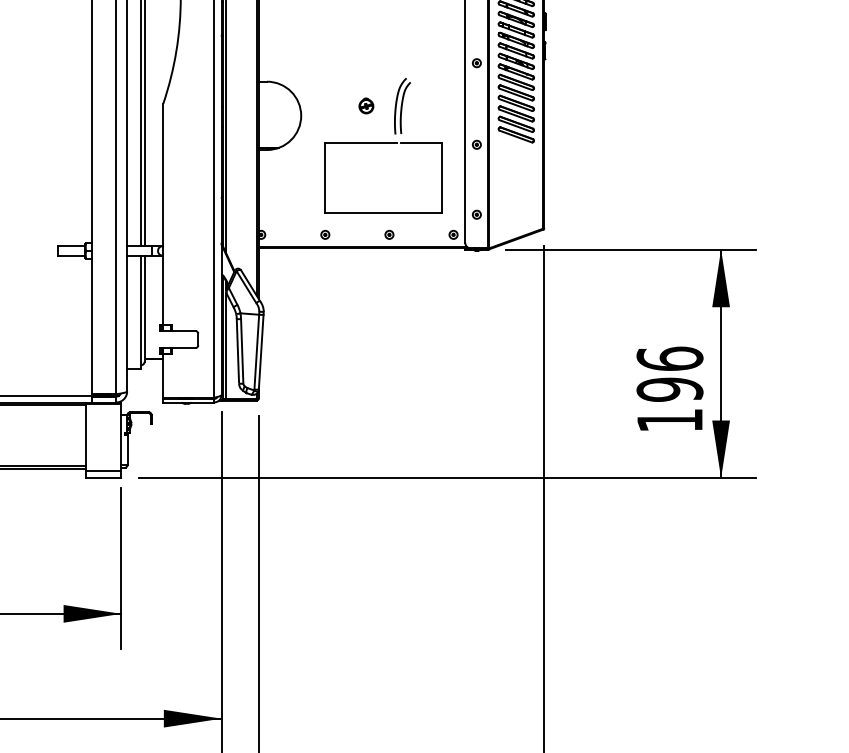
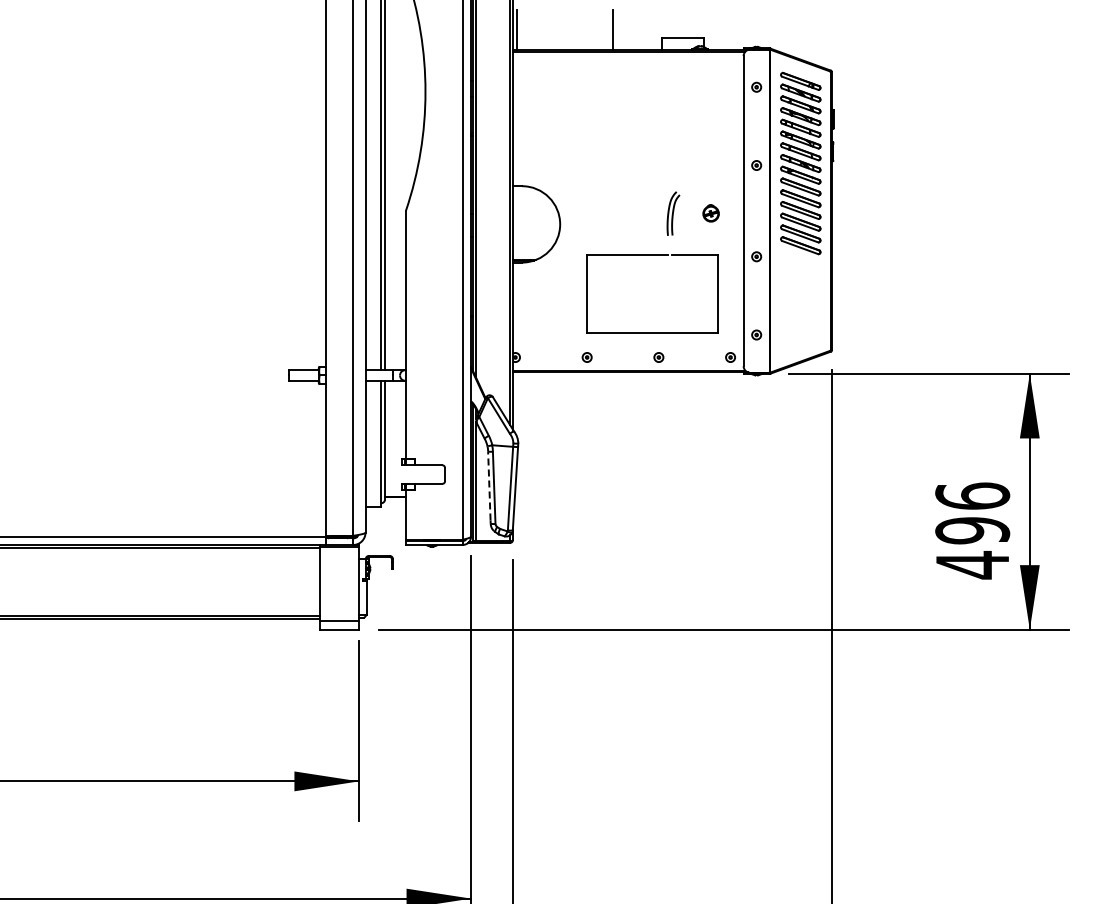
part: (365, 106) -> (710, 213), moved
part: (402, 106) -> (673, 213), size x0.7
line: (238, 349) -> (489, 485), solid -> dashed
text: (669, 420) -> (972, 565), 196 -> 496

